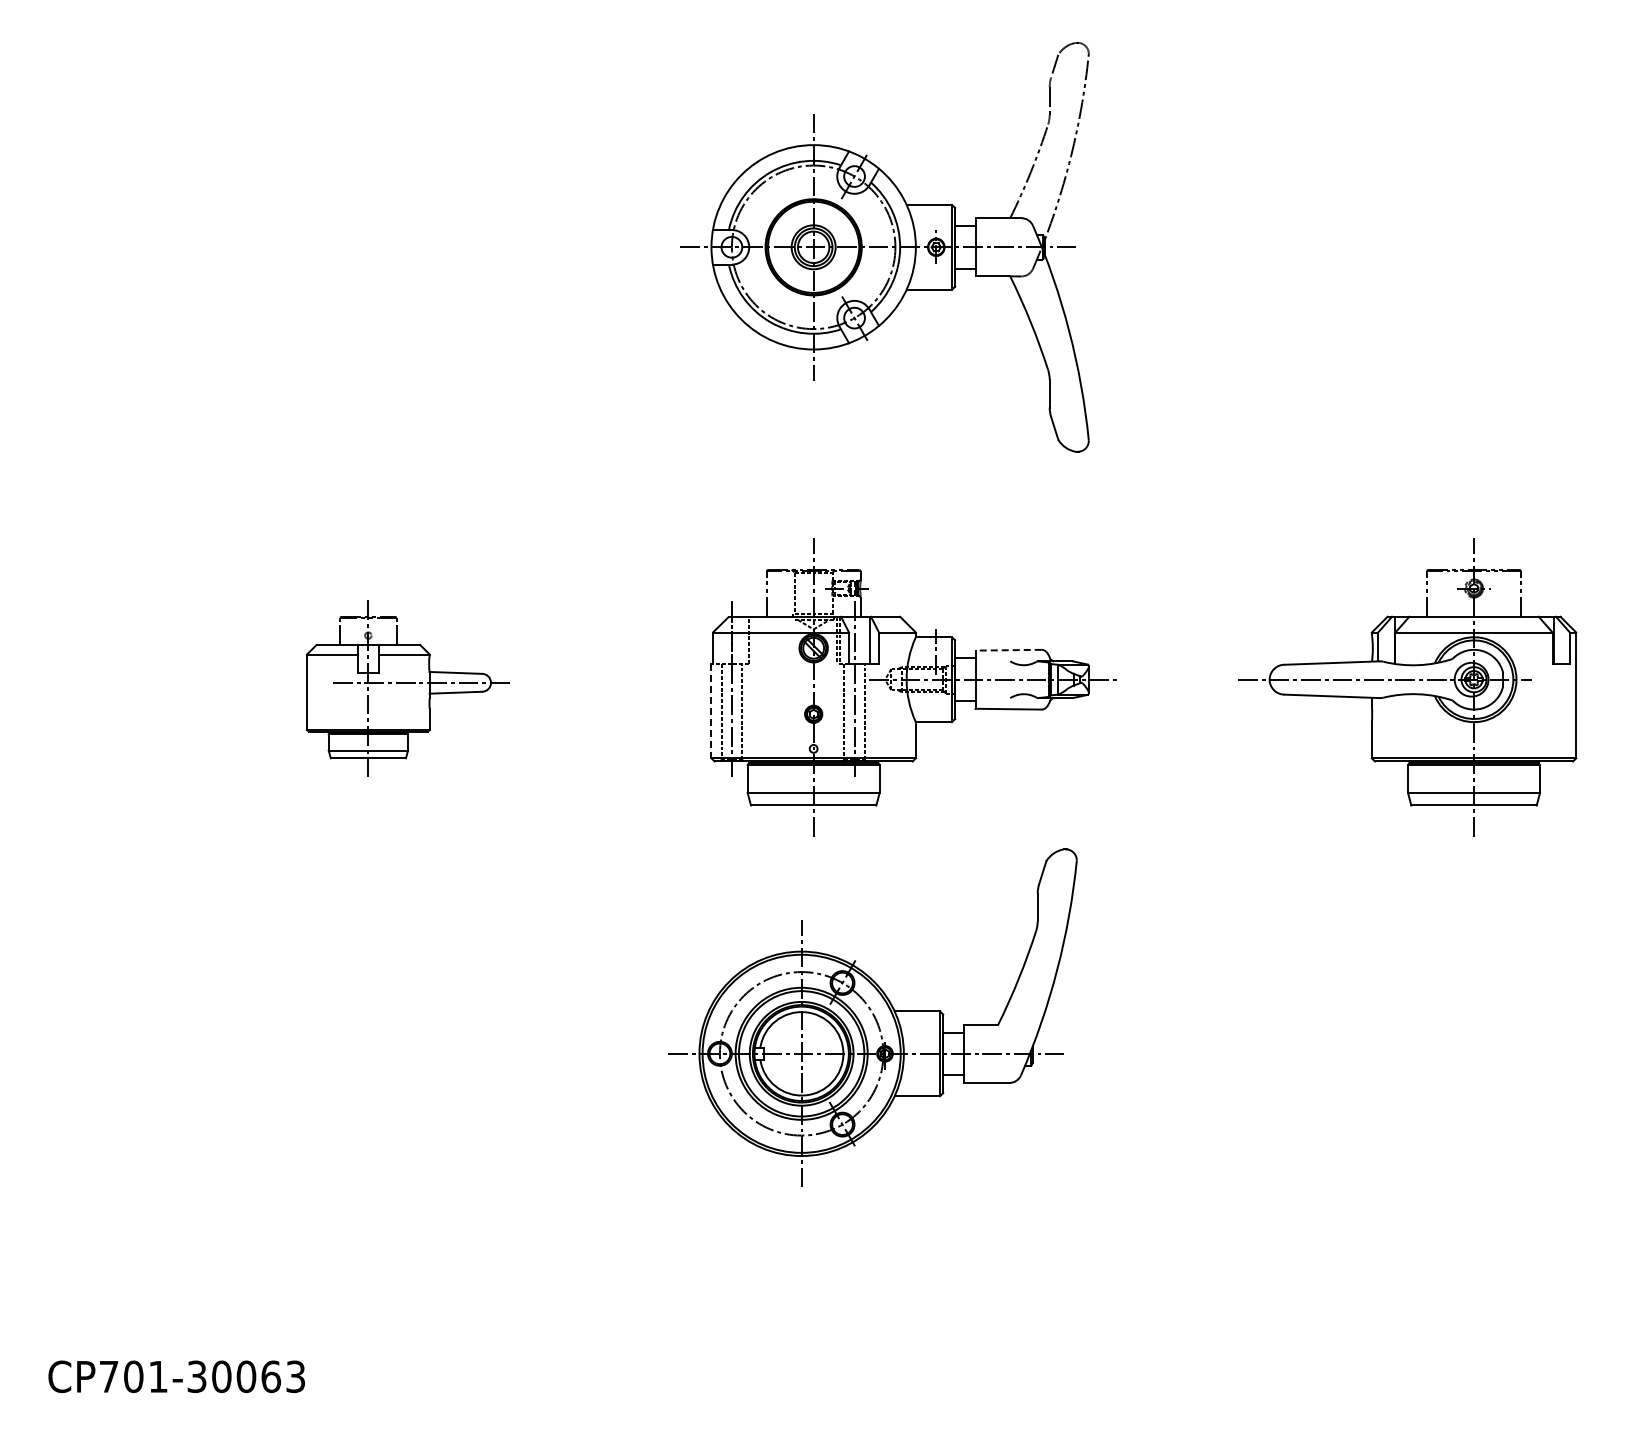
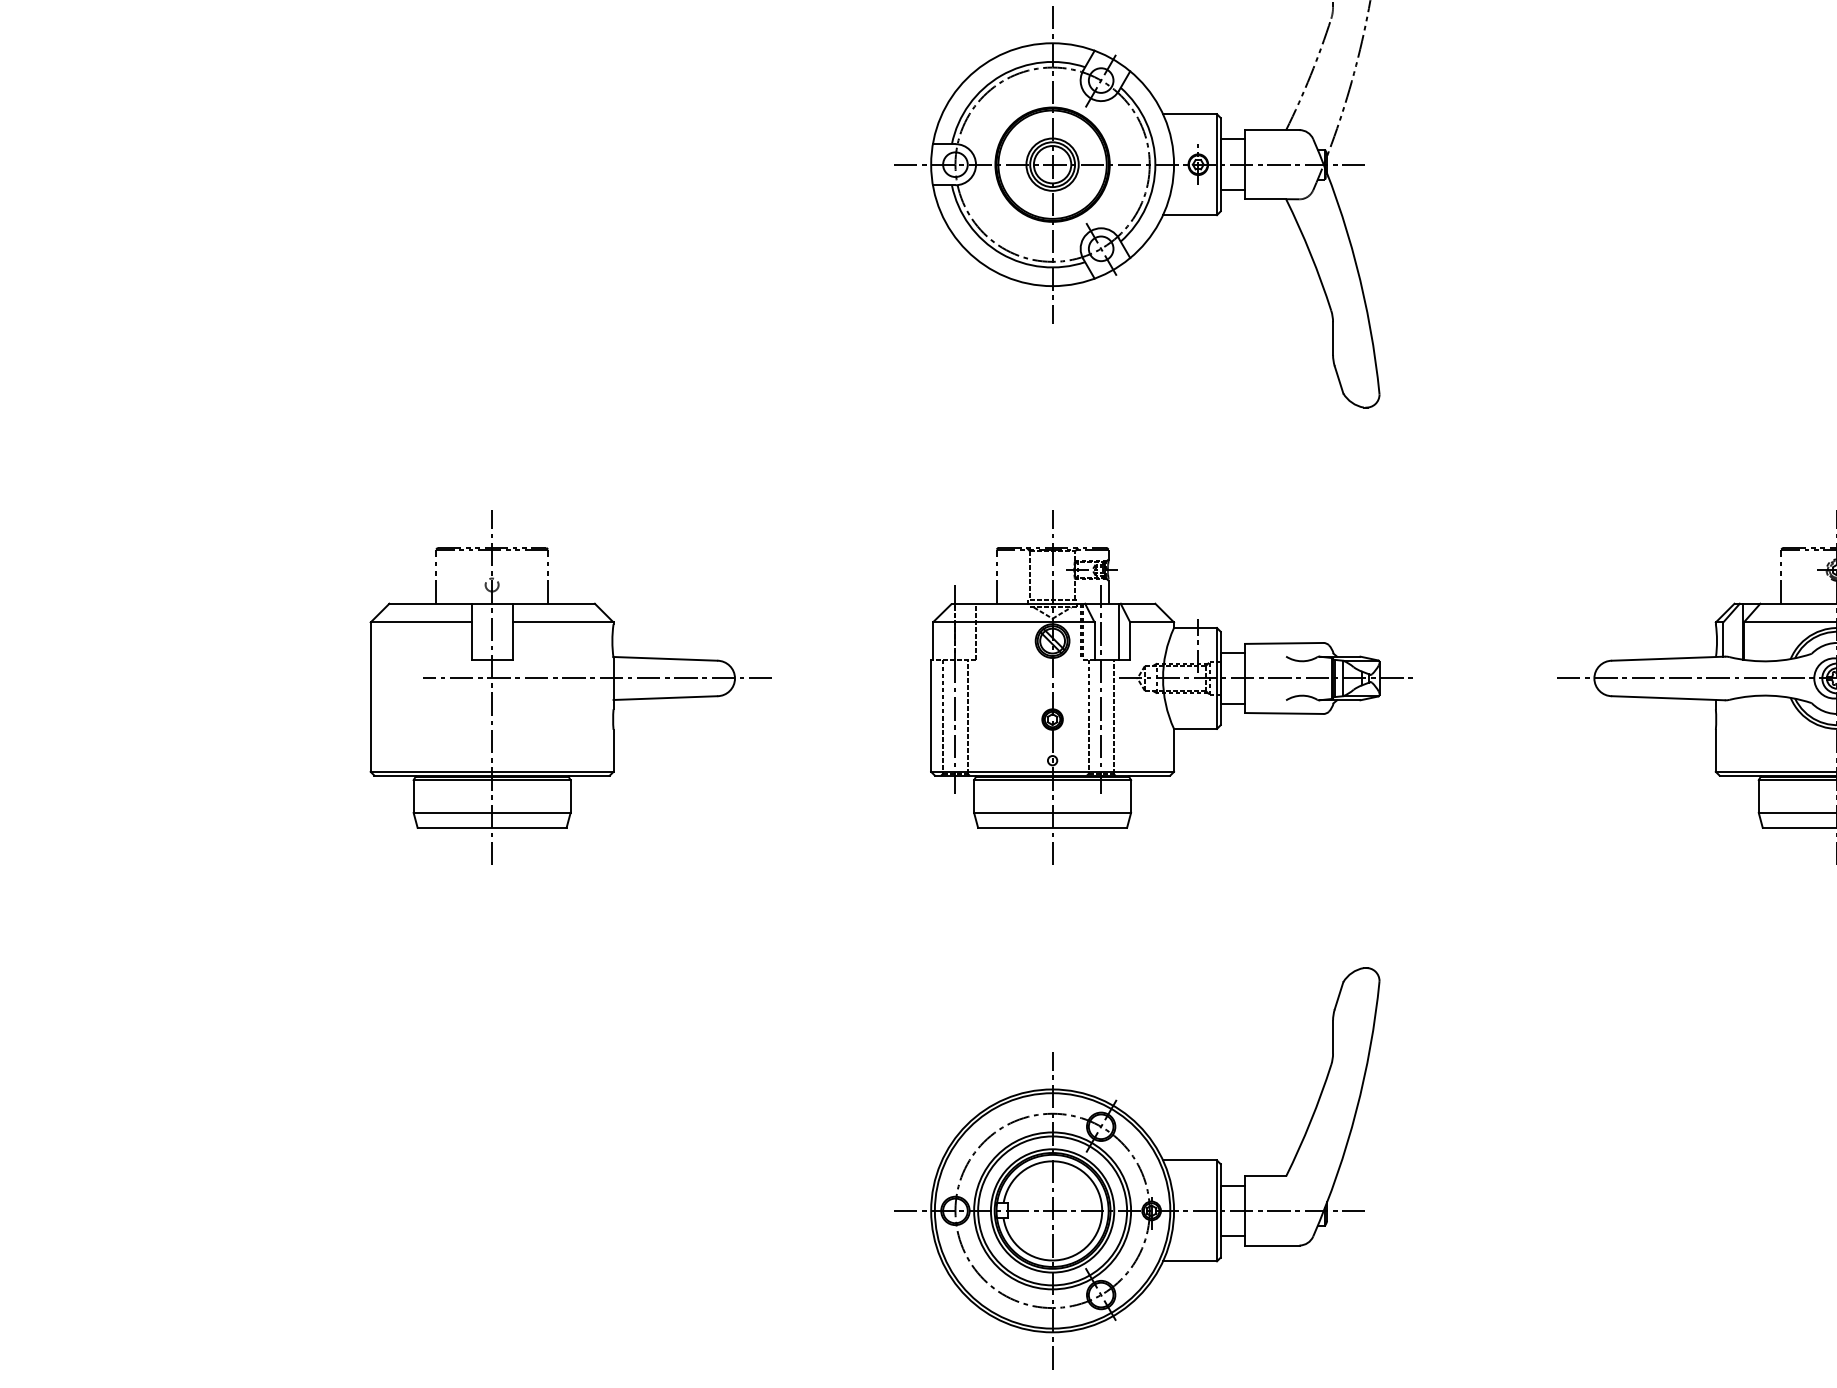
line: (1008, 650) -> (1284, 643), dashed -> solid
part: (407, 687) -> (569, 687), size x1.67
line: (711, 711) -> (931, 716), dashed -> solid
part: (872, 1017) -> (1136, 1167), moved

